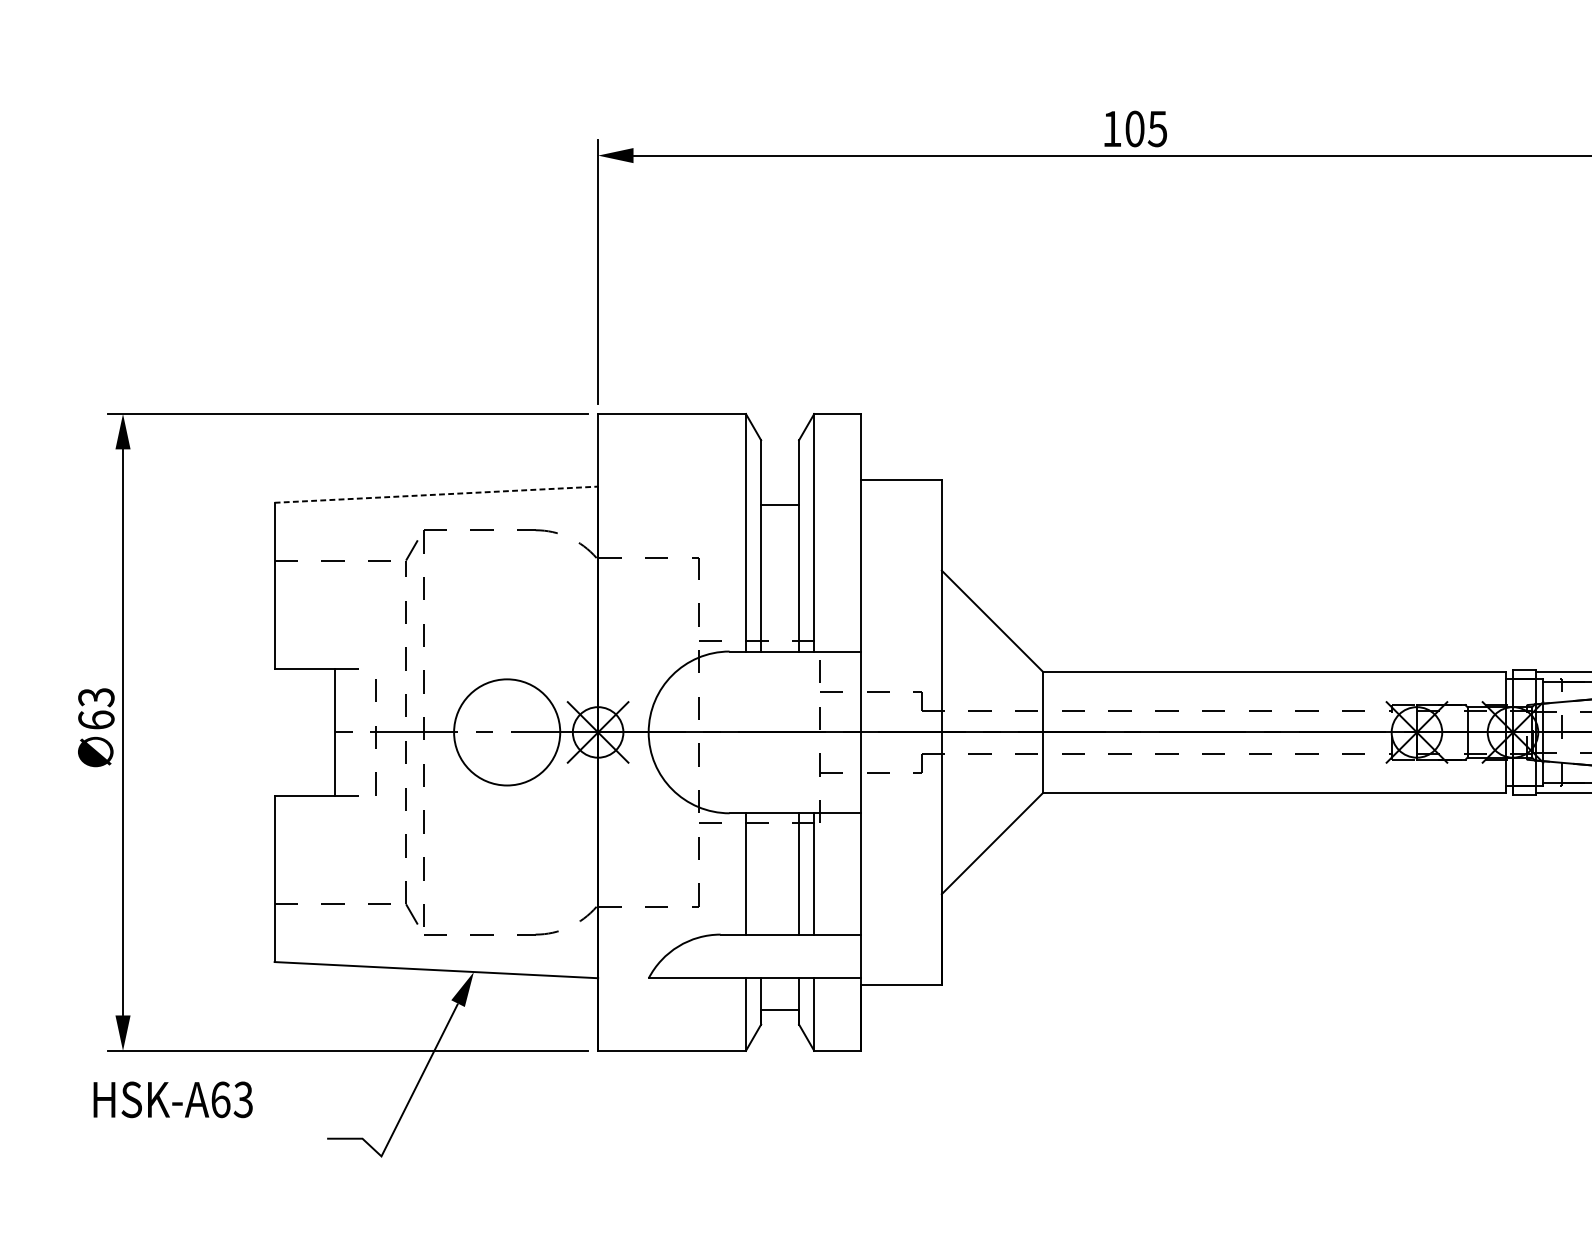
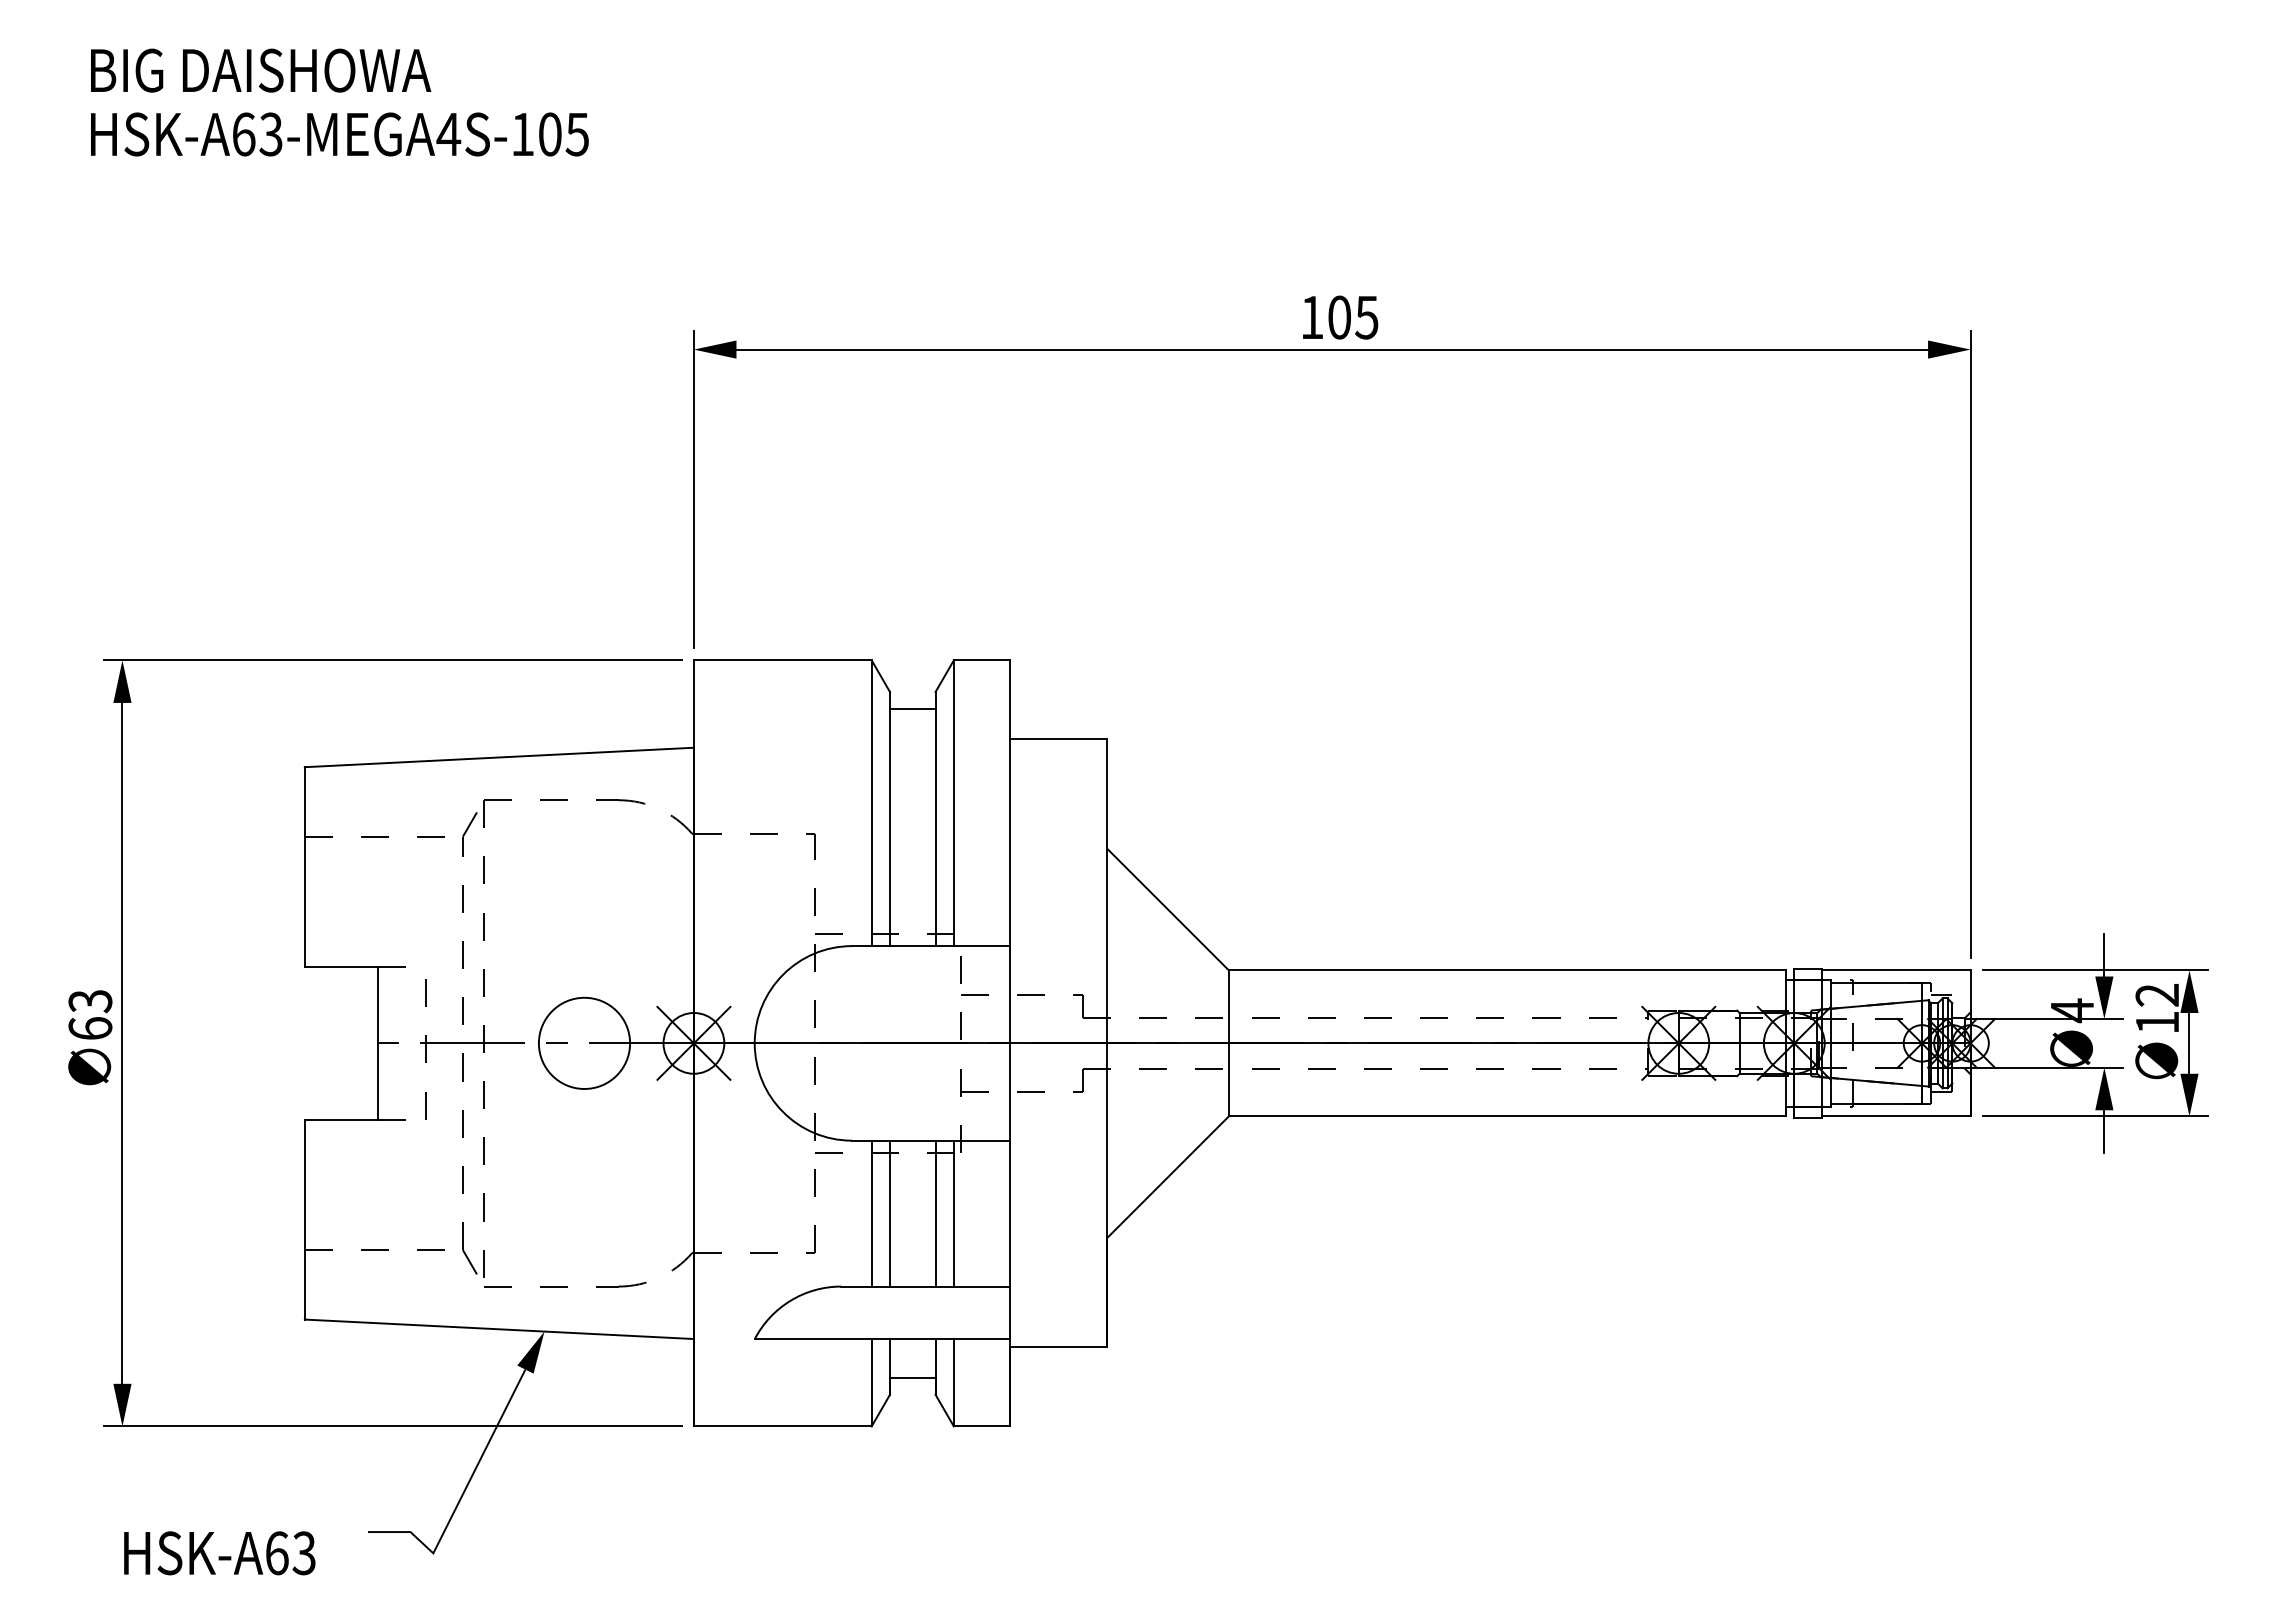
line: (436, 494) -> (499, 757), dashed -> solid
line: (779, 505) -> (912, 709), moved
circle: (507, 731) -> (584, 1042), size x0.71
line: (760, 873) -> (889, 1213), added
text: (172, 1100) -> (219, 1553), moved

